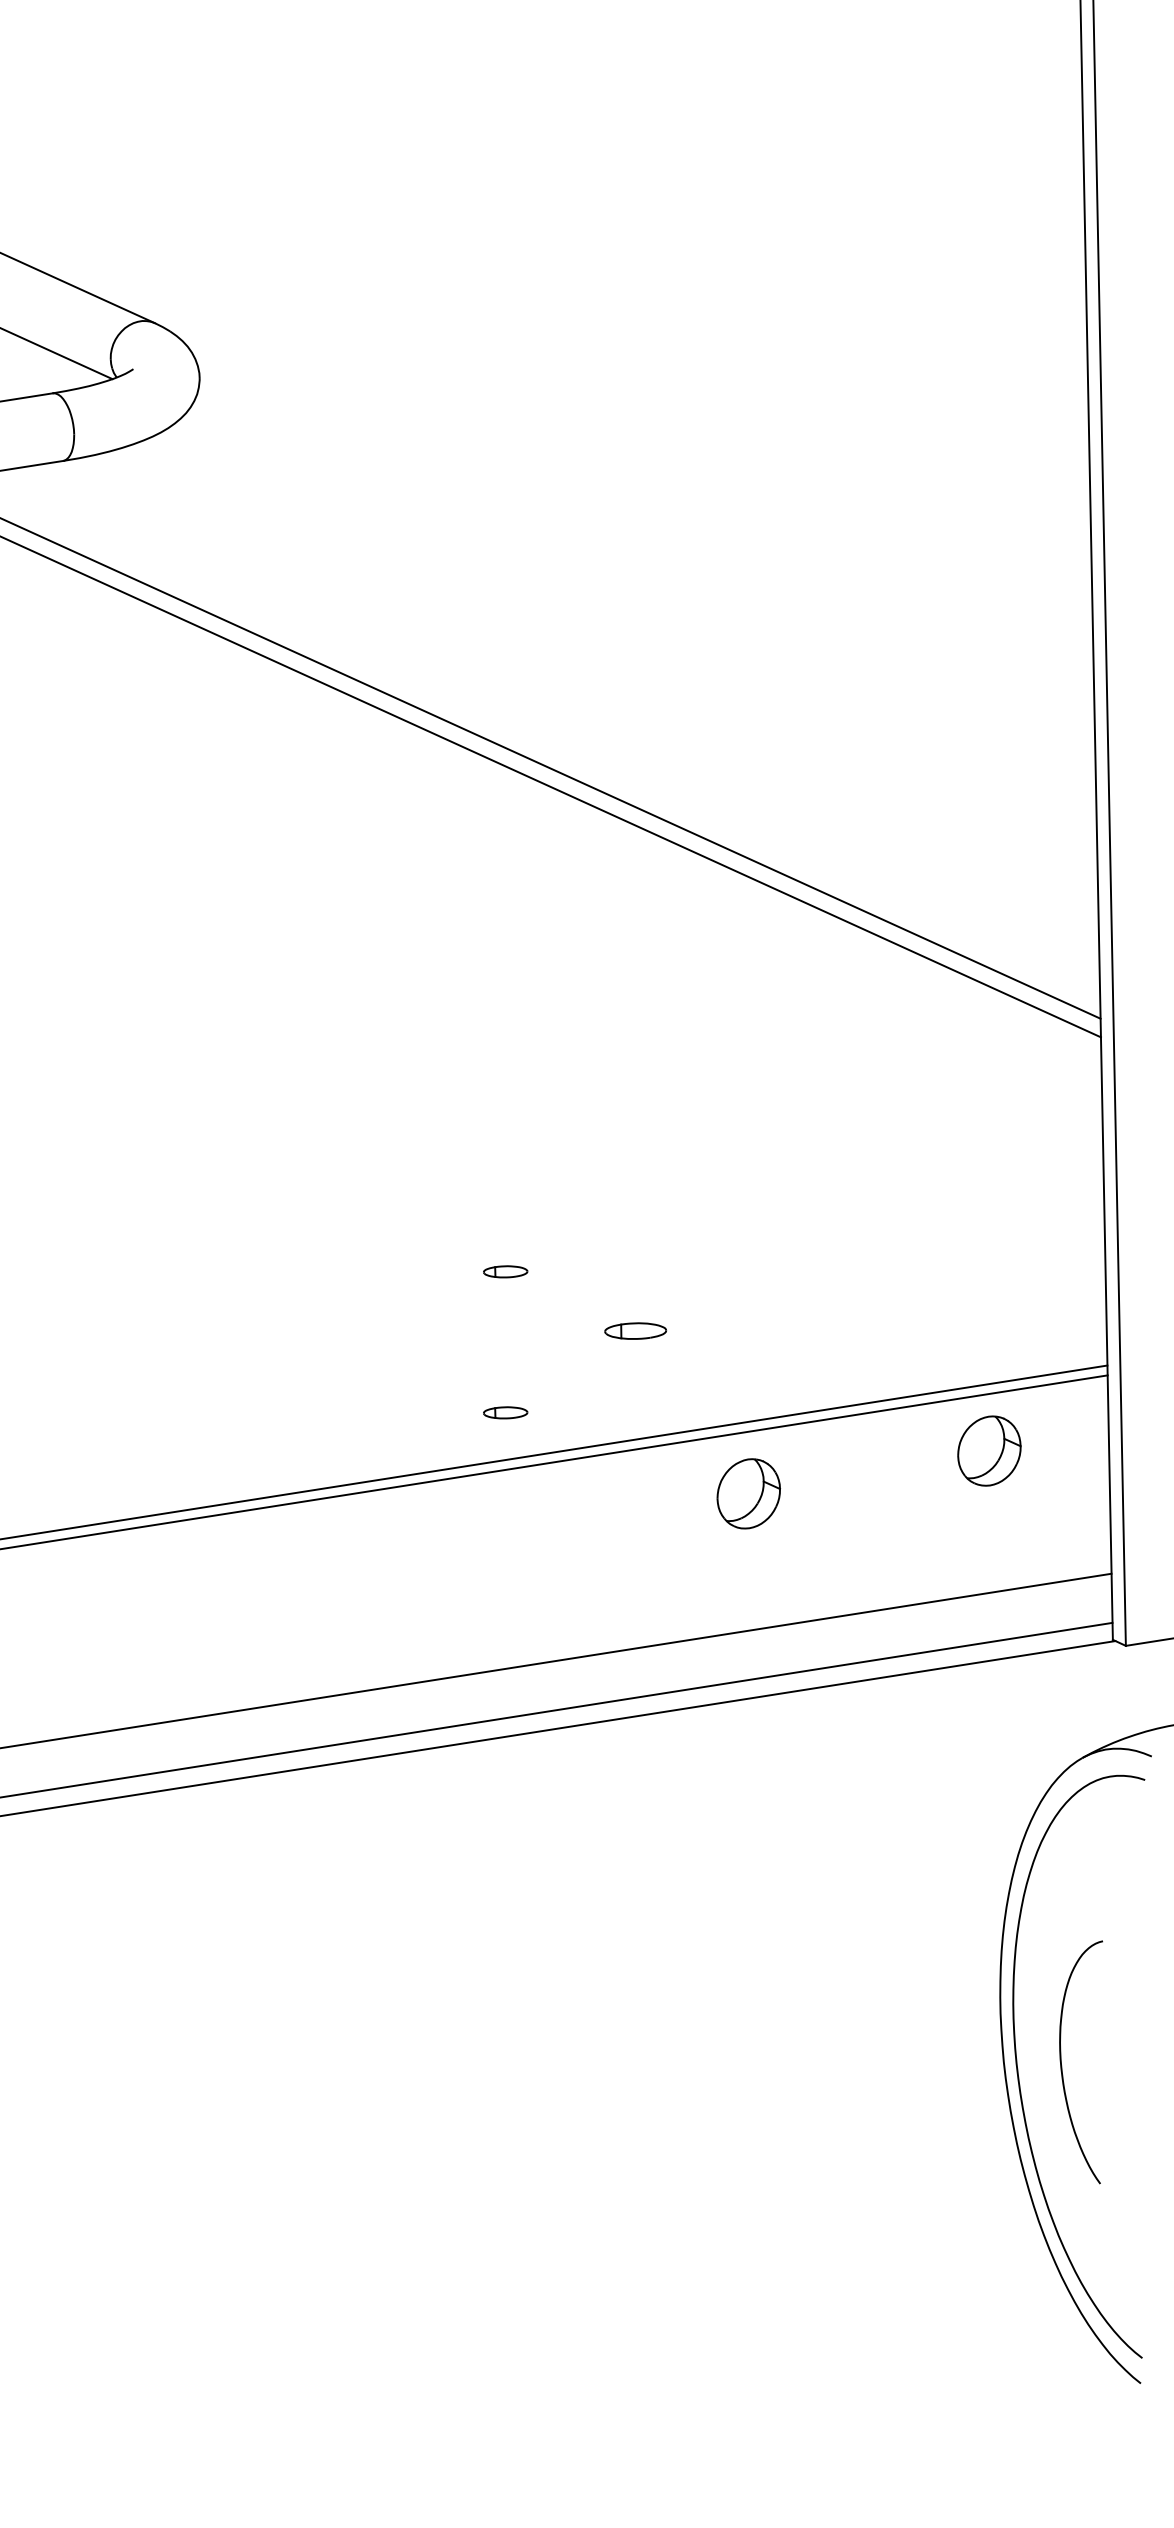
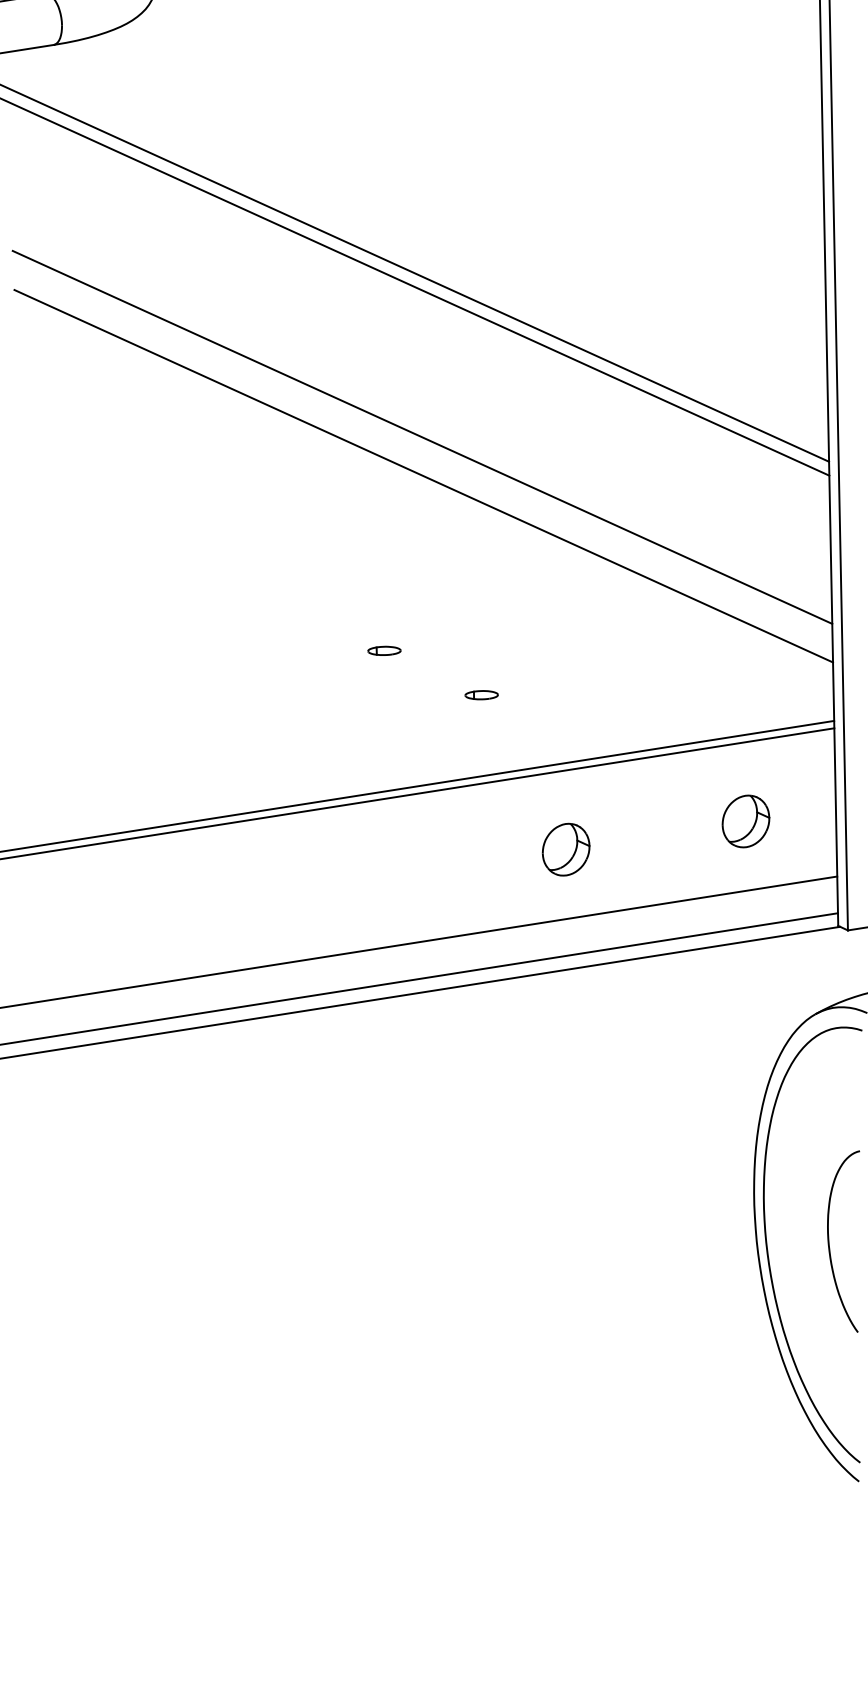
line: (556, 985) -> (422, 436), added
line: (557, 1037) -> (423, 475), added
part: (635, 1330) -> (481, 694), size x0.71
part: (505, 1412) -> (384, 756), removed
part: (989, 1450) -> (746, 821), moved
part: (748, 1493) -> (565, 849), moved
curve: (1062, 2065) -> (829, 1244), moved

